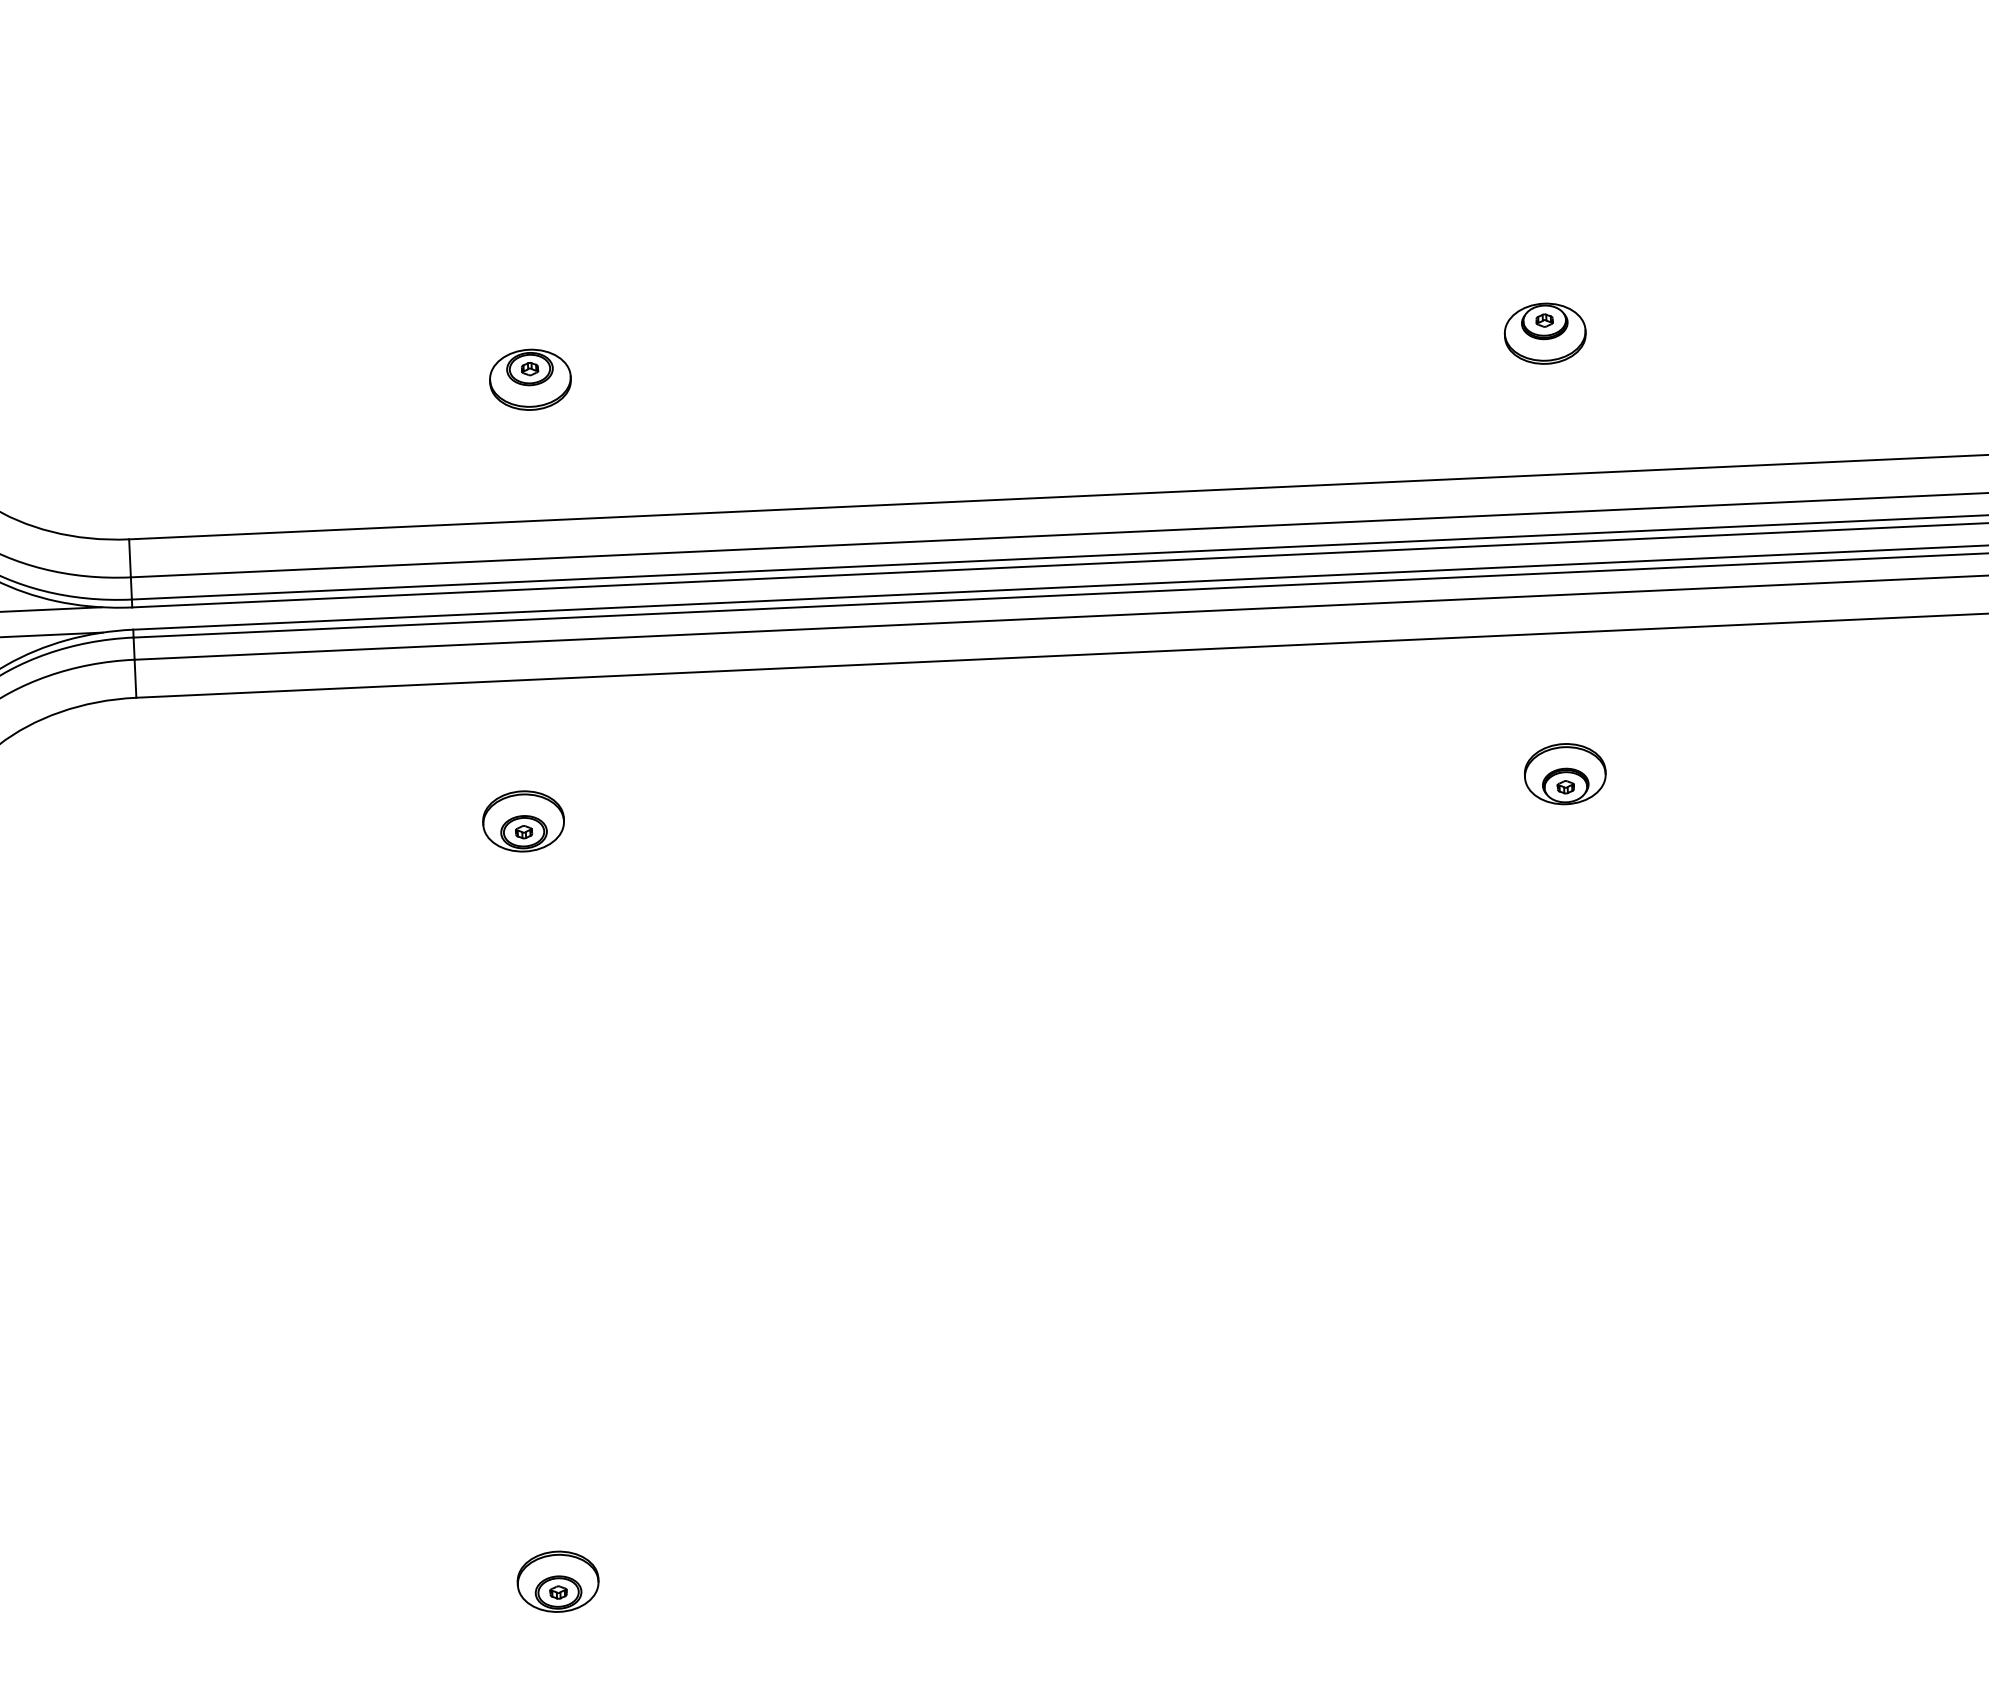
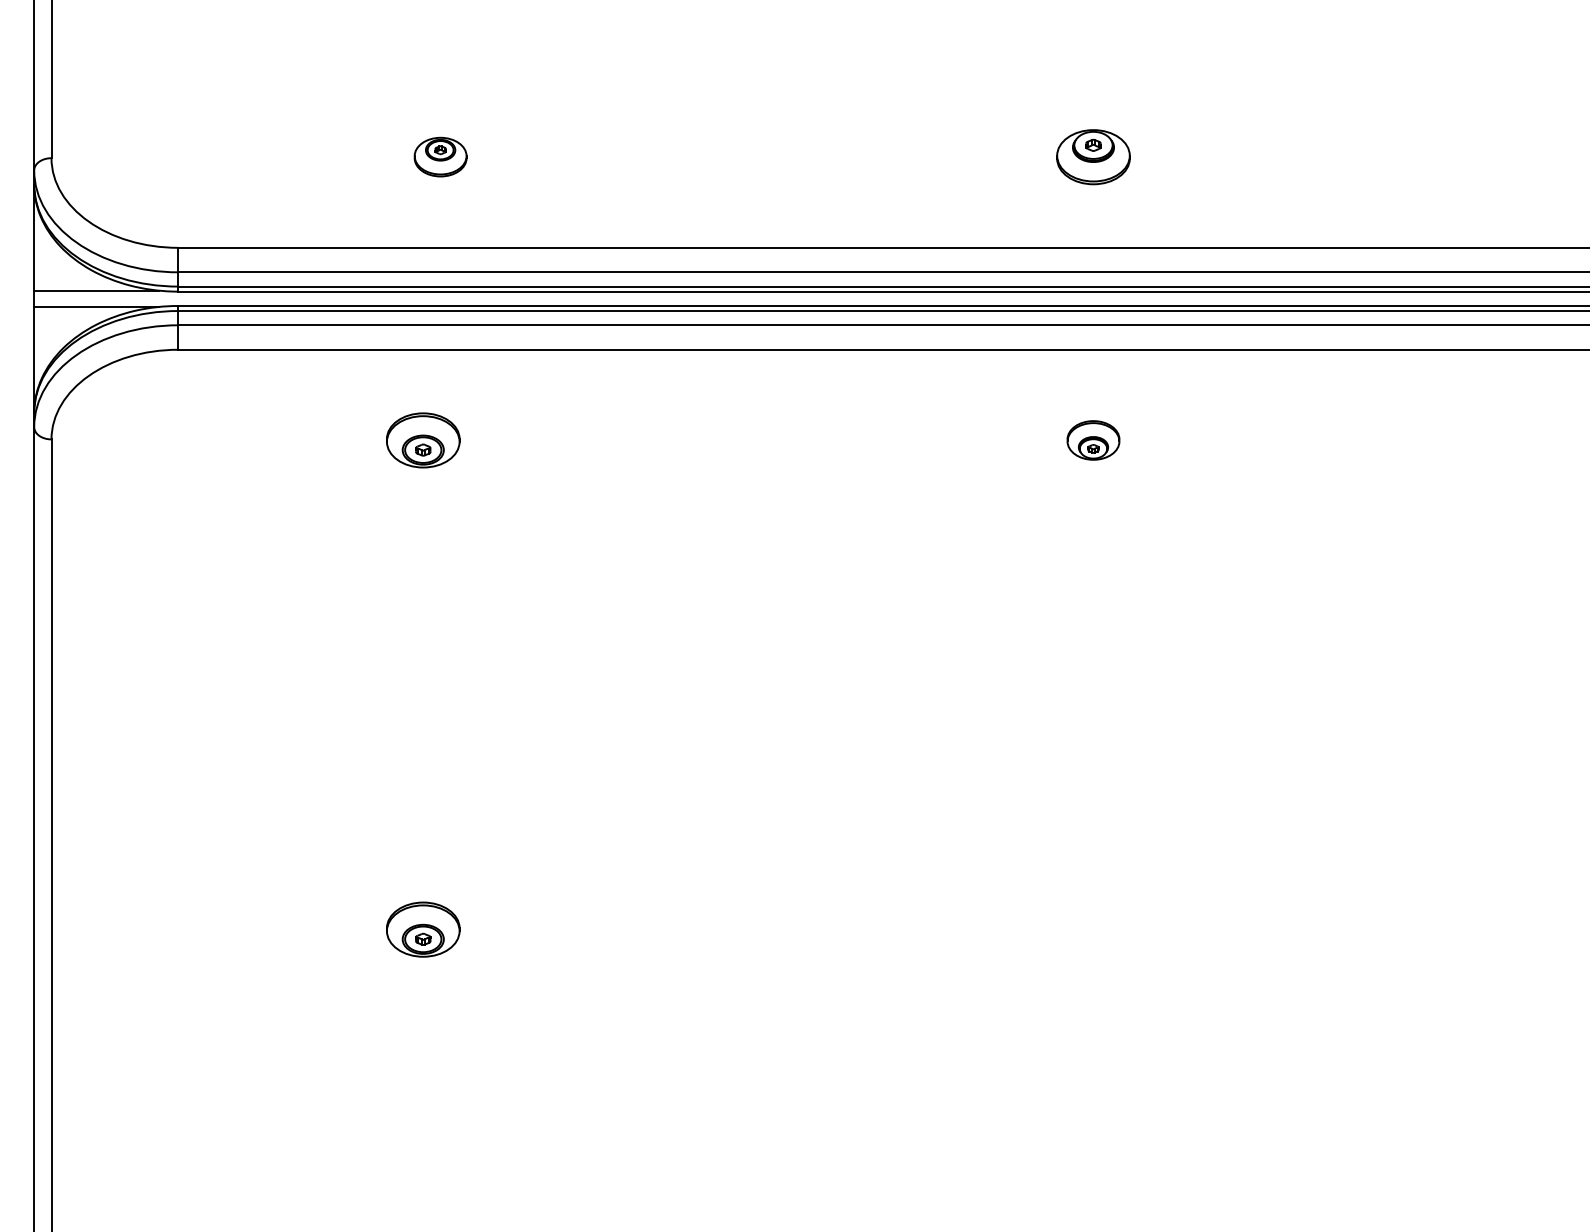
part: (1545, 332) -> (1093, 156), size x1.4
part: (523, 821) -> (423, 440), size x1.4
part: (558, 1581) -> (423, 929), size x1.4

